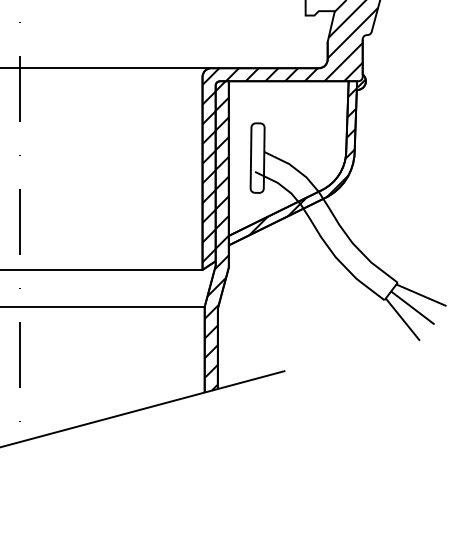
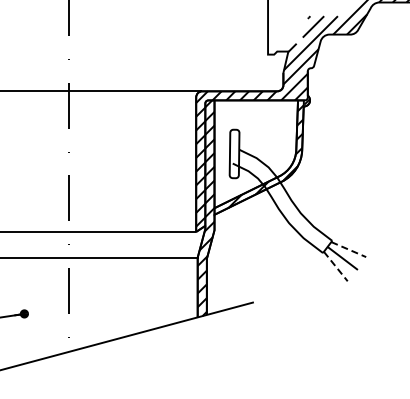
line: (421, 295) -> (348, 249), solid -> dashed
line: (402, 319) -> (335, 266), solid -> dashed

